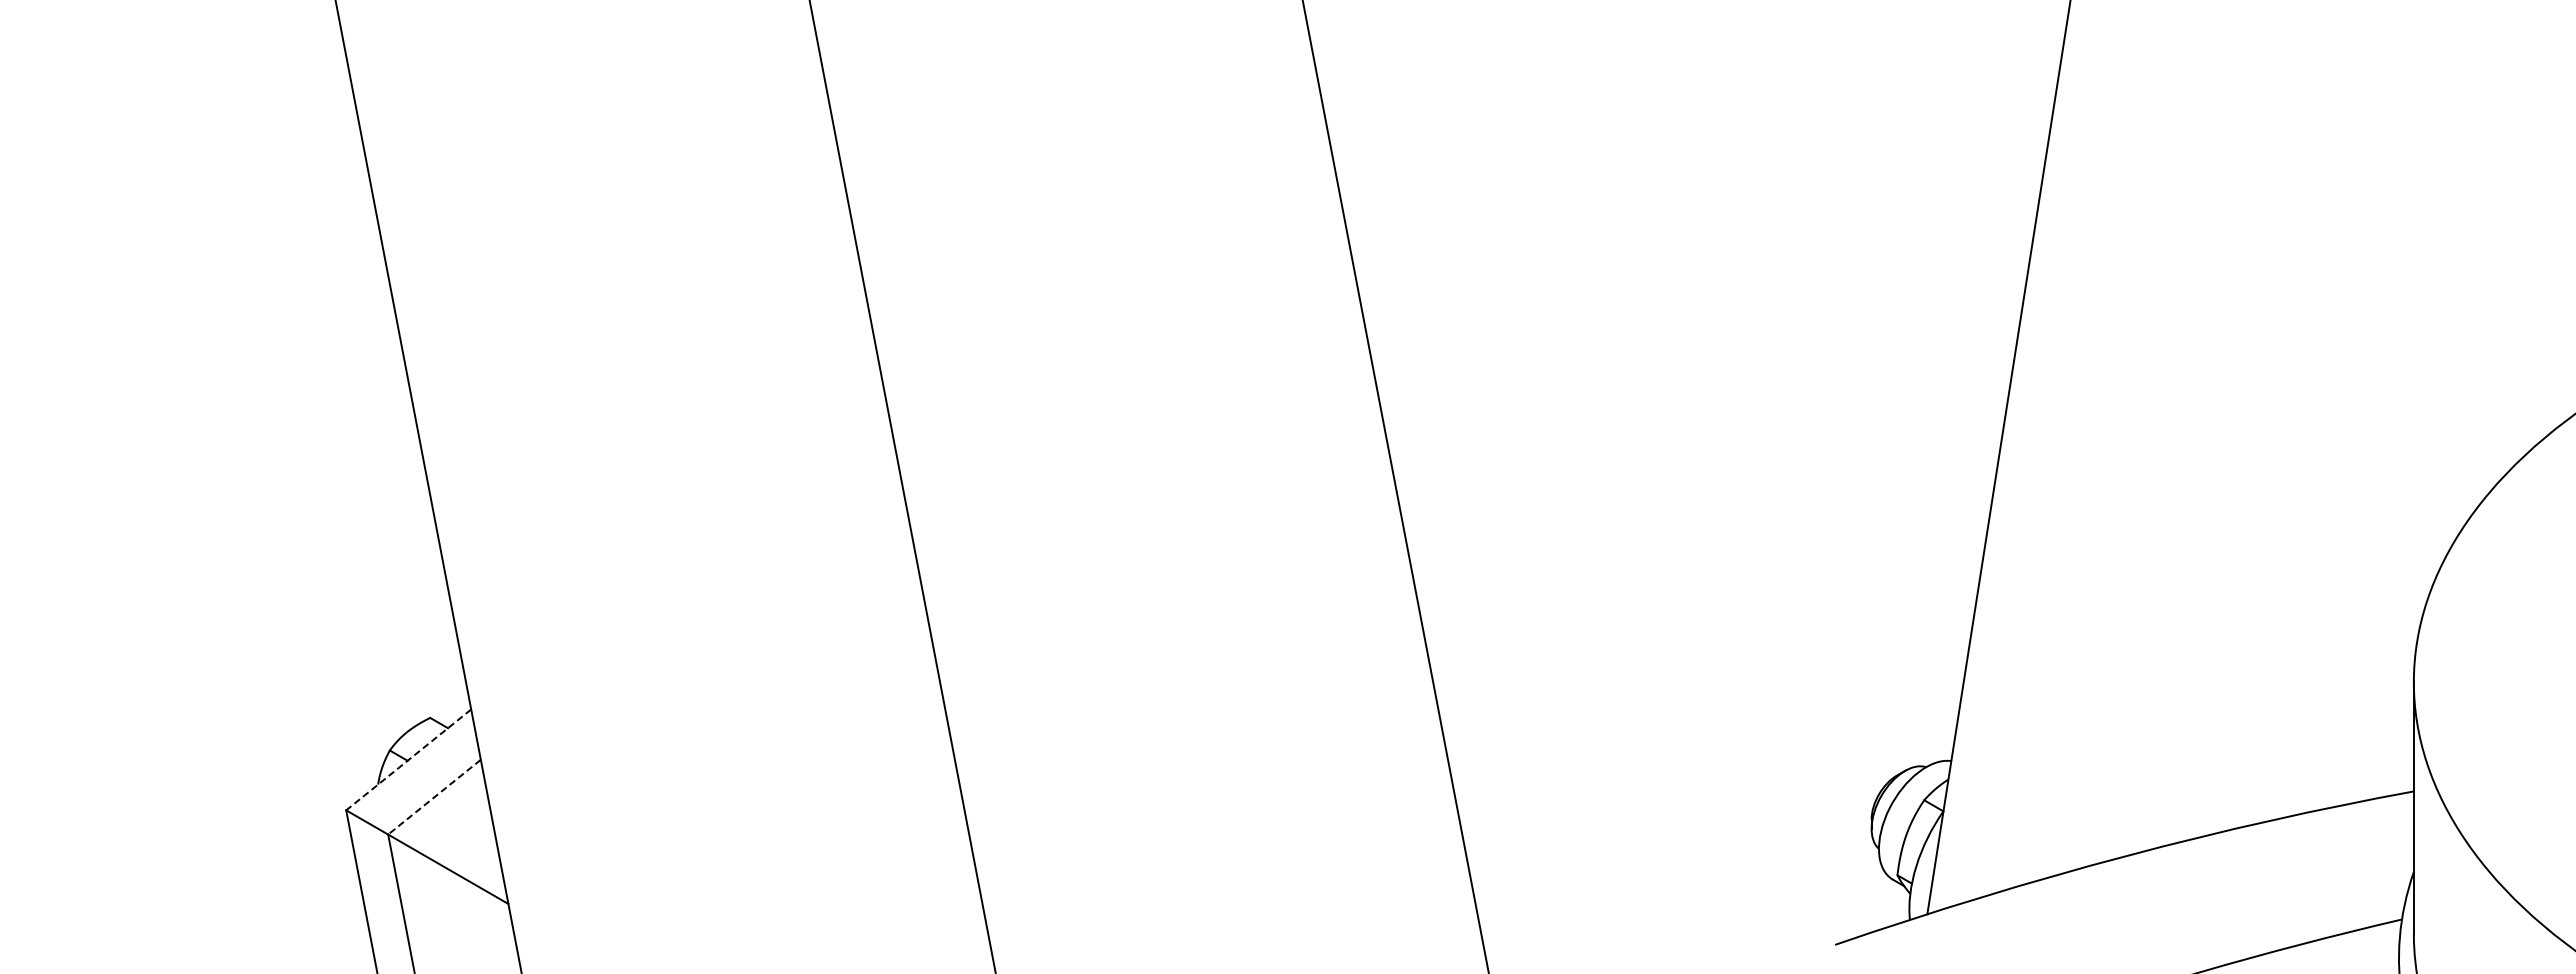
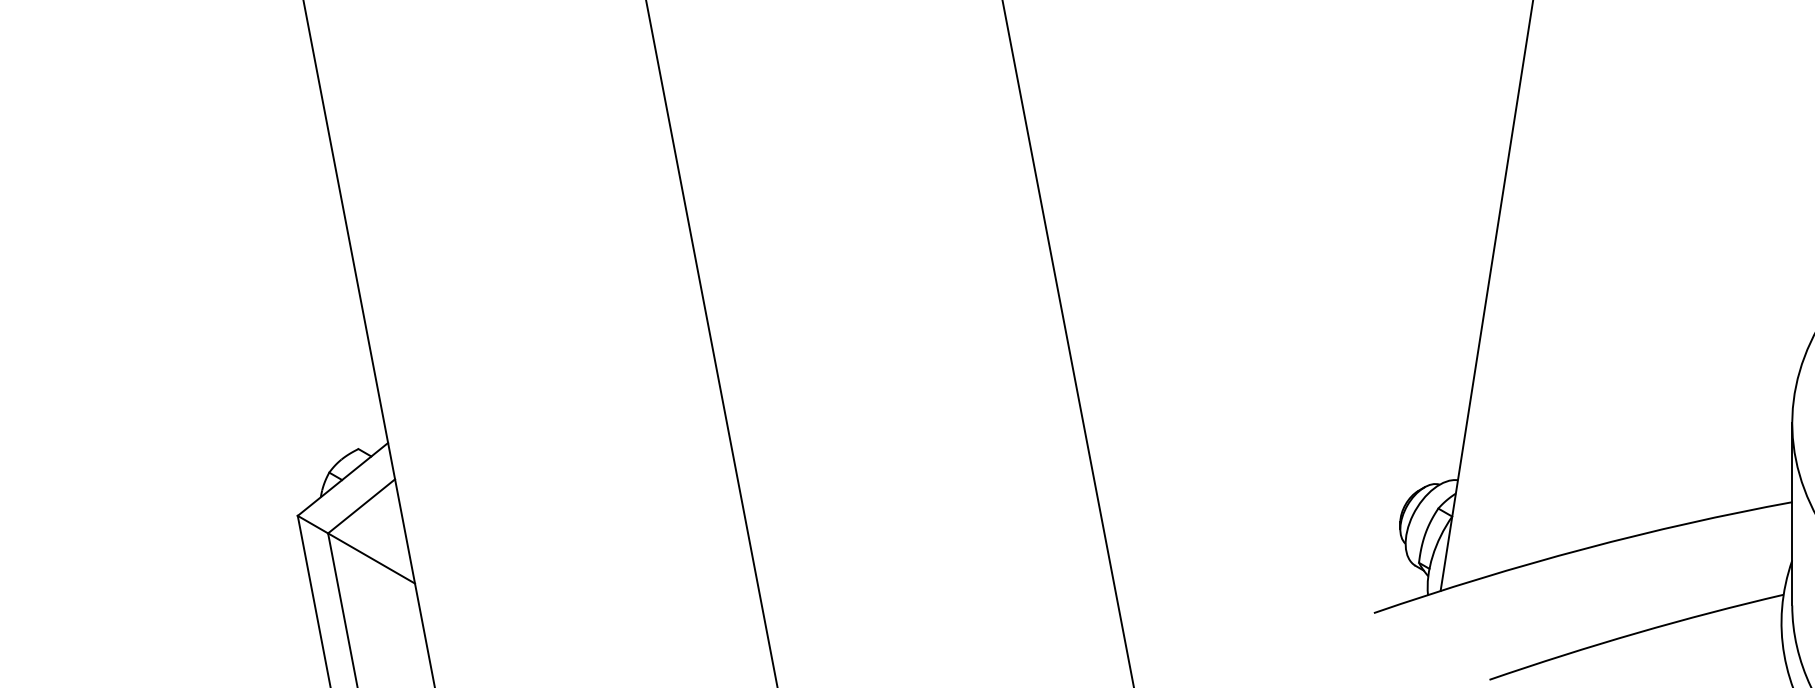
line: (408, 760) -> (342, 479), dashed -> solid
line: (434, 797) -> (361, 506), dashed -> solid

